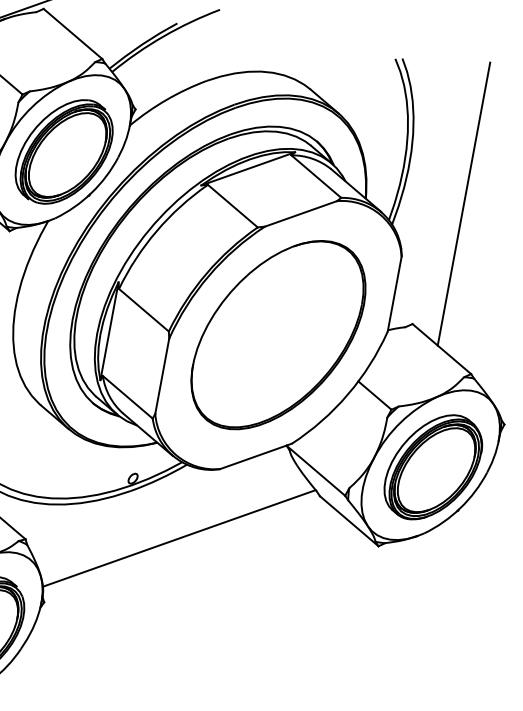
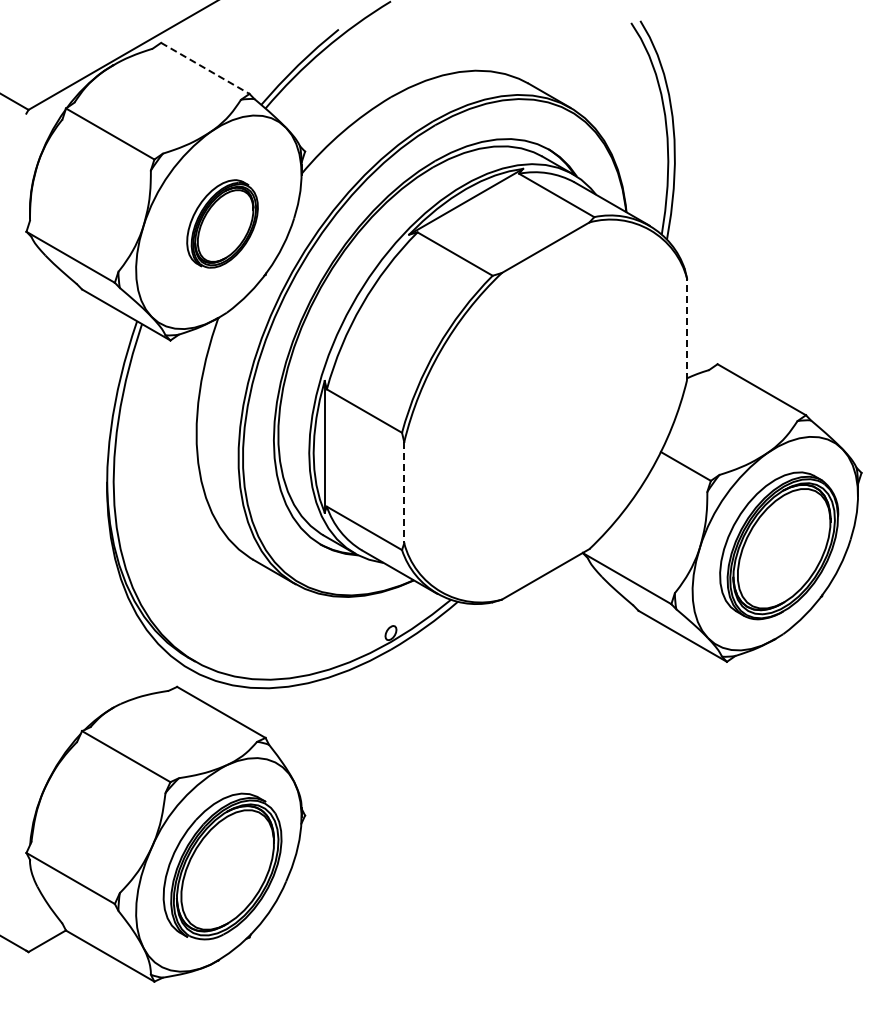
line: (73, 34) -> (205, 68), solid -> dashed
part: (64, 151) -> (222, 223), size x0.6
line: (463, 204) -> (755, 195), removed
line: (394, 294) -> (687, 329), solid -> dashed
part: (278, 334) -> (545, 410), removed
line: (162, 376) -> (404, 492), solid -> dashed
line: (179, 538) -> (465, 699), removed

